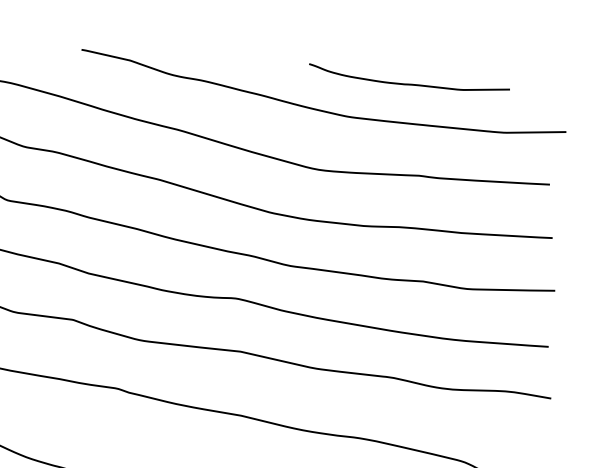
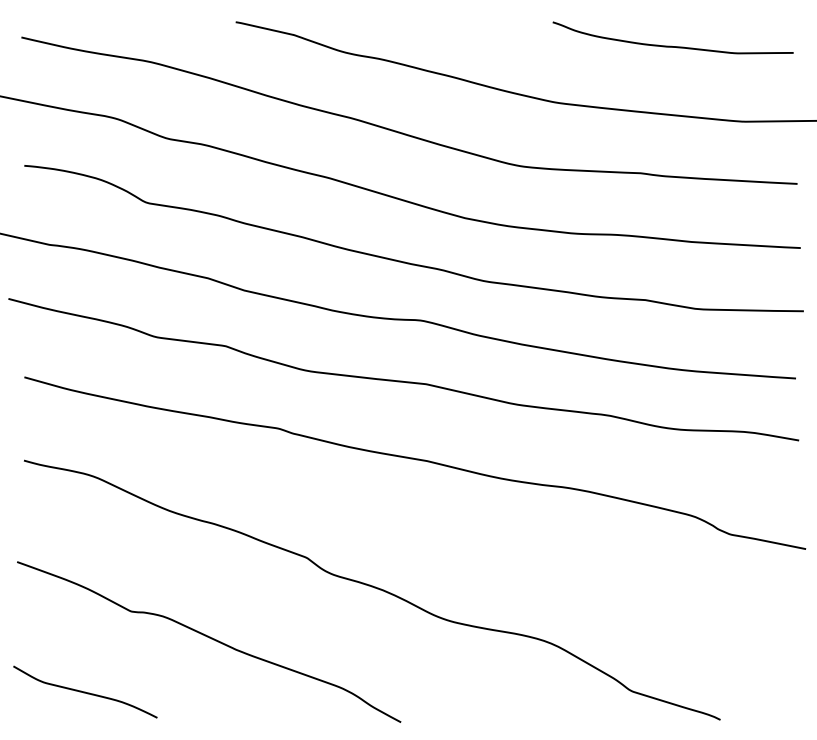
curve: (408, 83) -> (671, 45), moved

